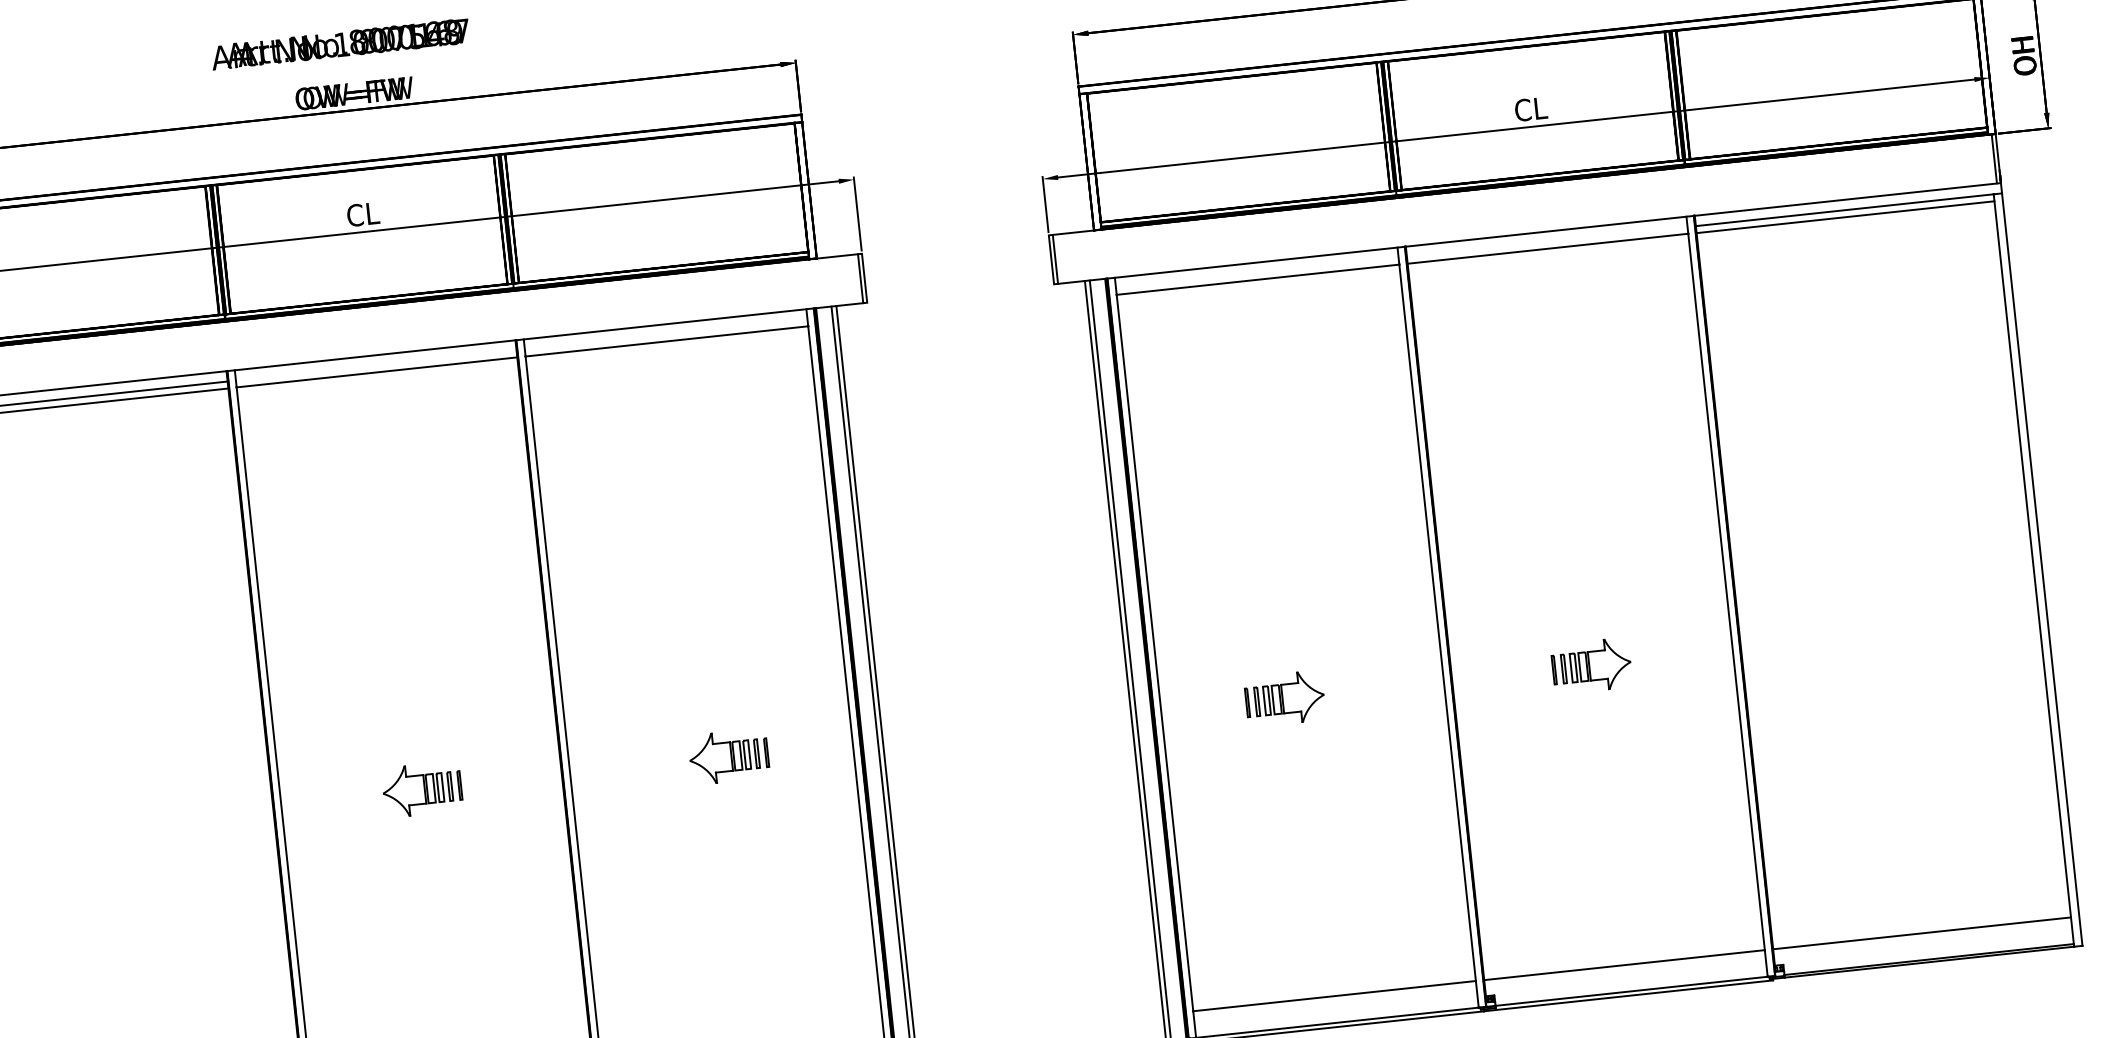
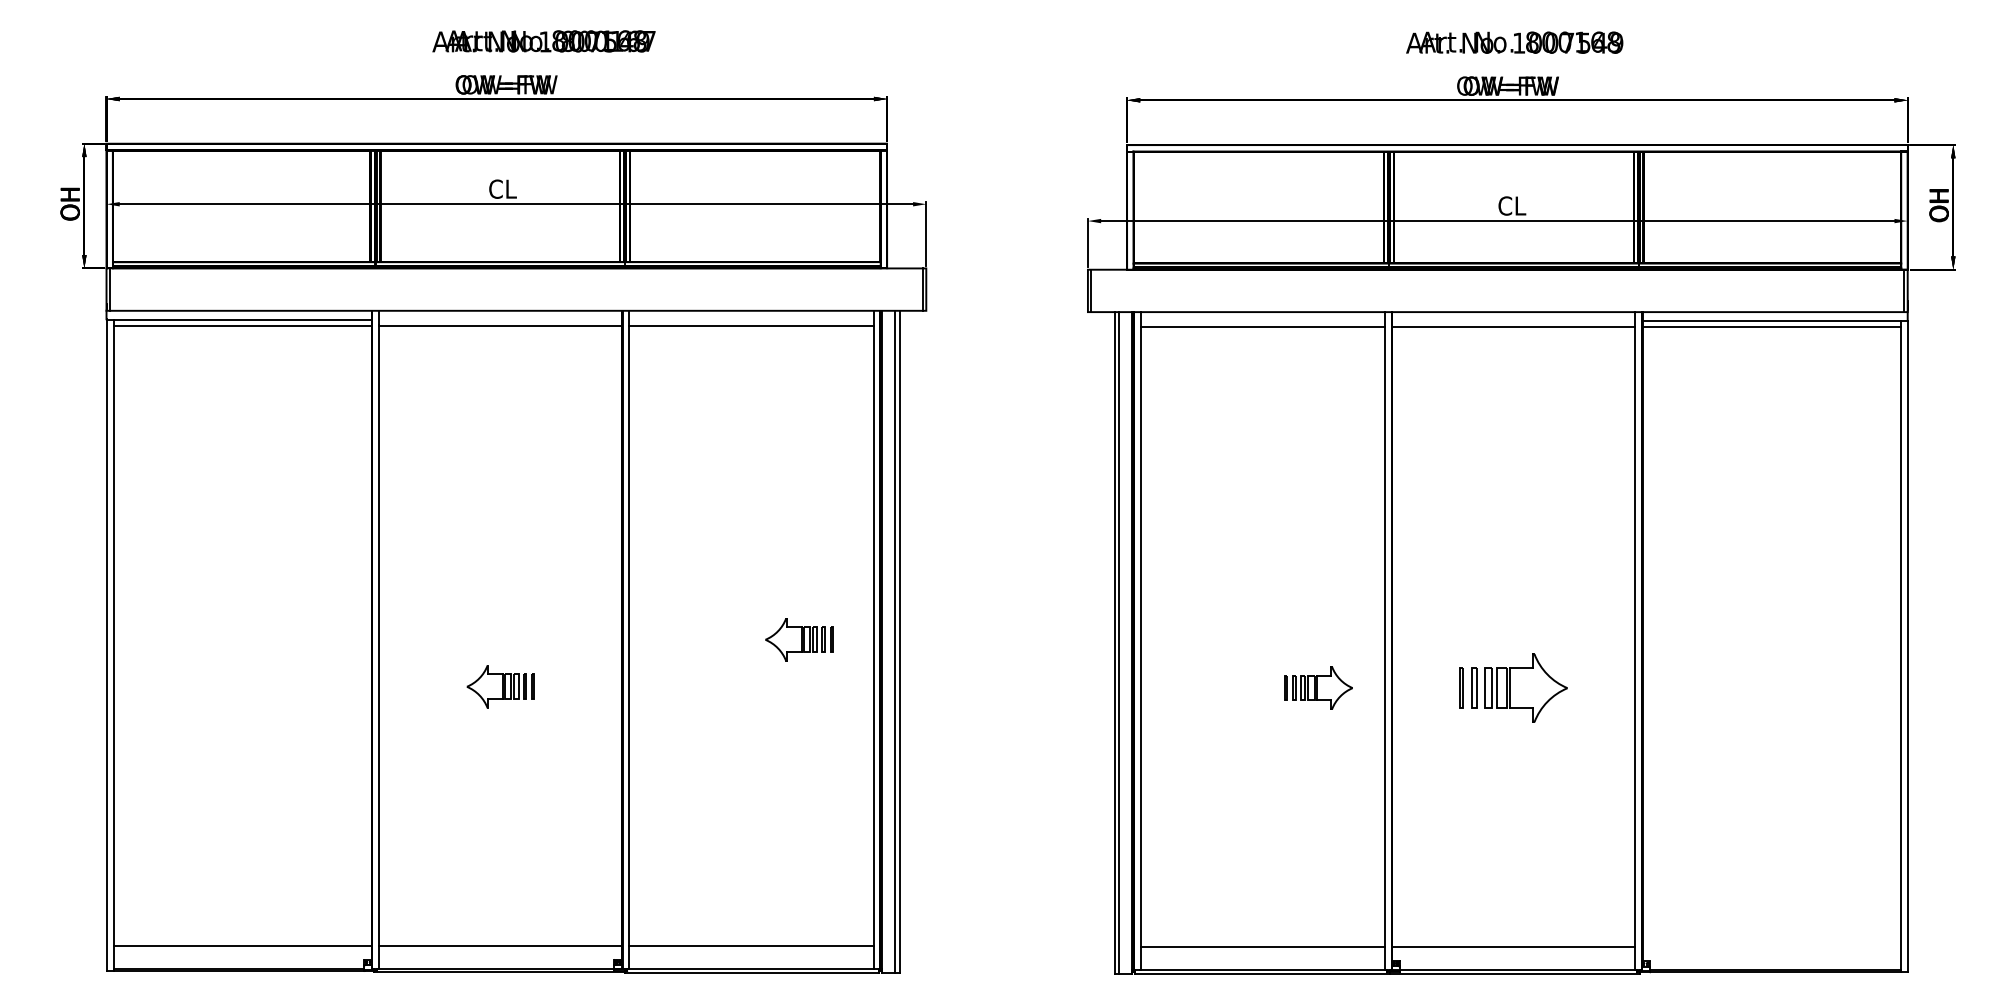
text: (339, 44) -> (543, 41), moved
part: (1591, 665) -> (1513, 687), size x1.6
part: (1284, 698) -> (1318, 687), moved
part: (729, 756) -> (799, 639), moved
line: (1922, 933) -> (1771, 947), removed

